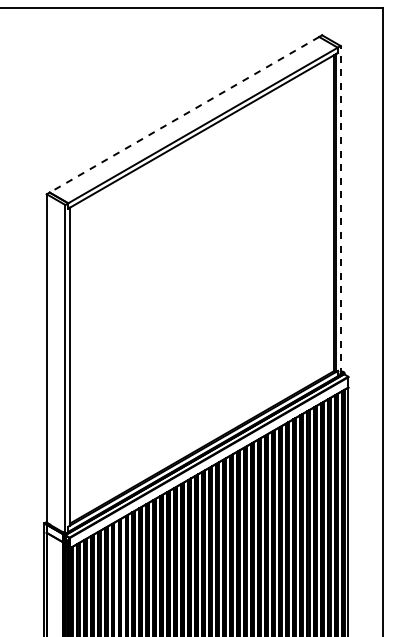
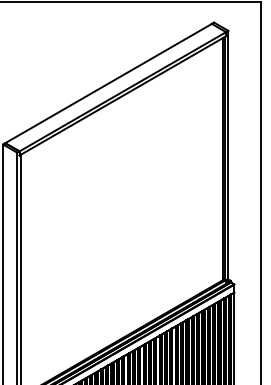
line: (184, 114) -> (108, 83), dashed -> solid
line: (340, 209) -> (228, 156), dashed -> solid

